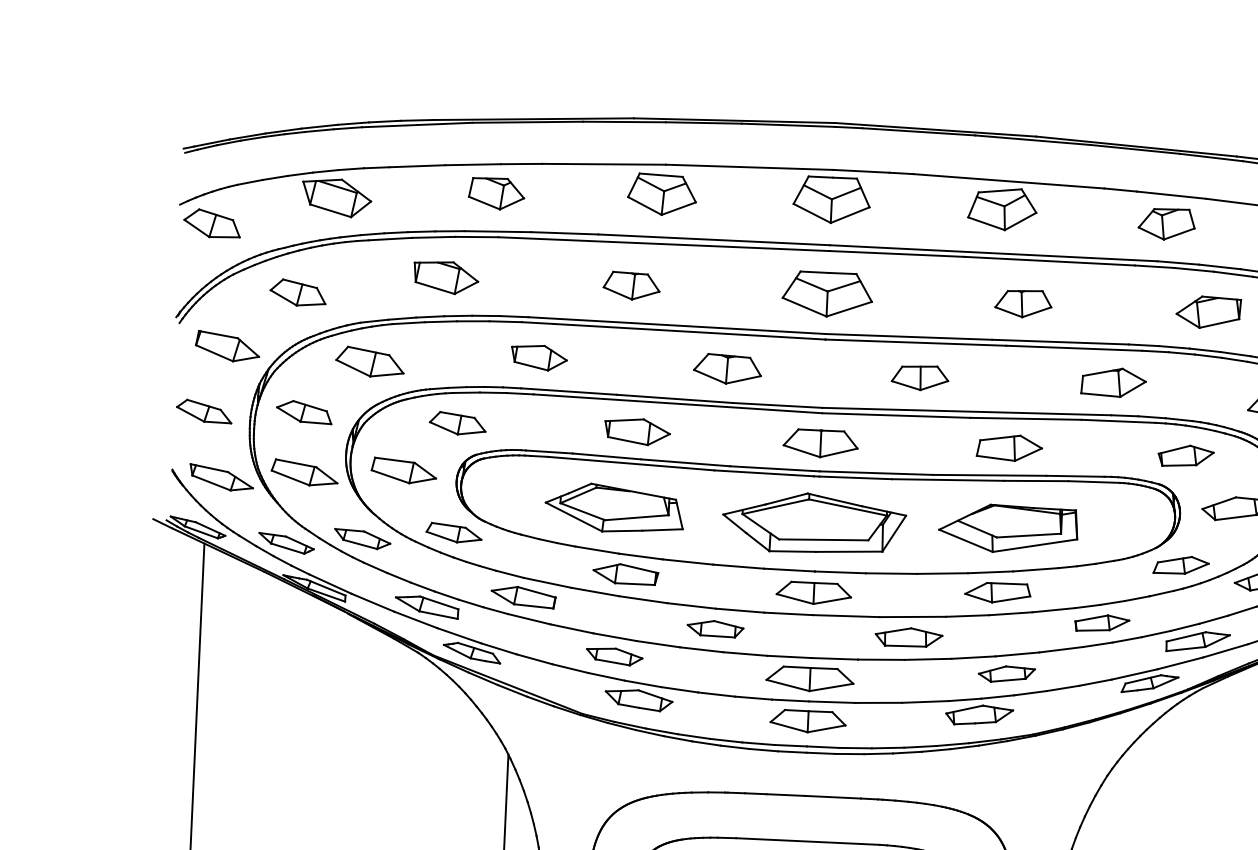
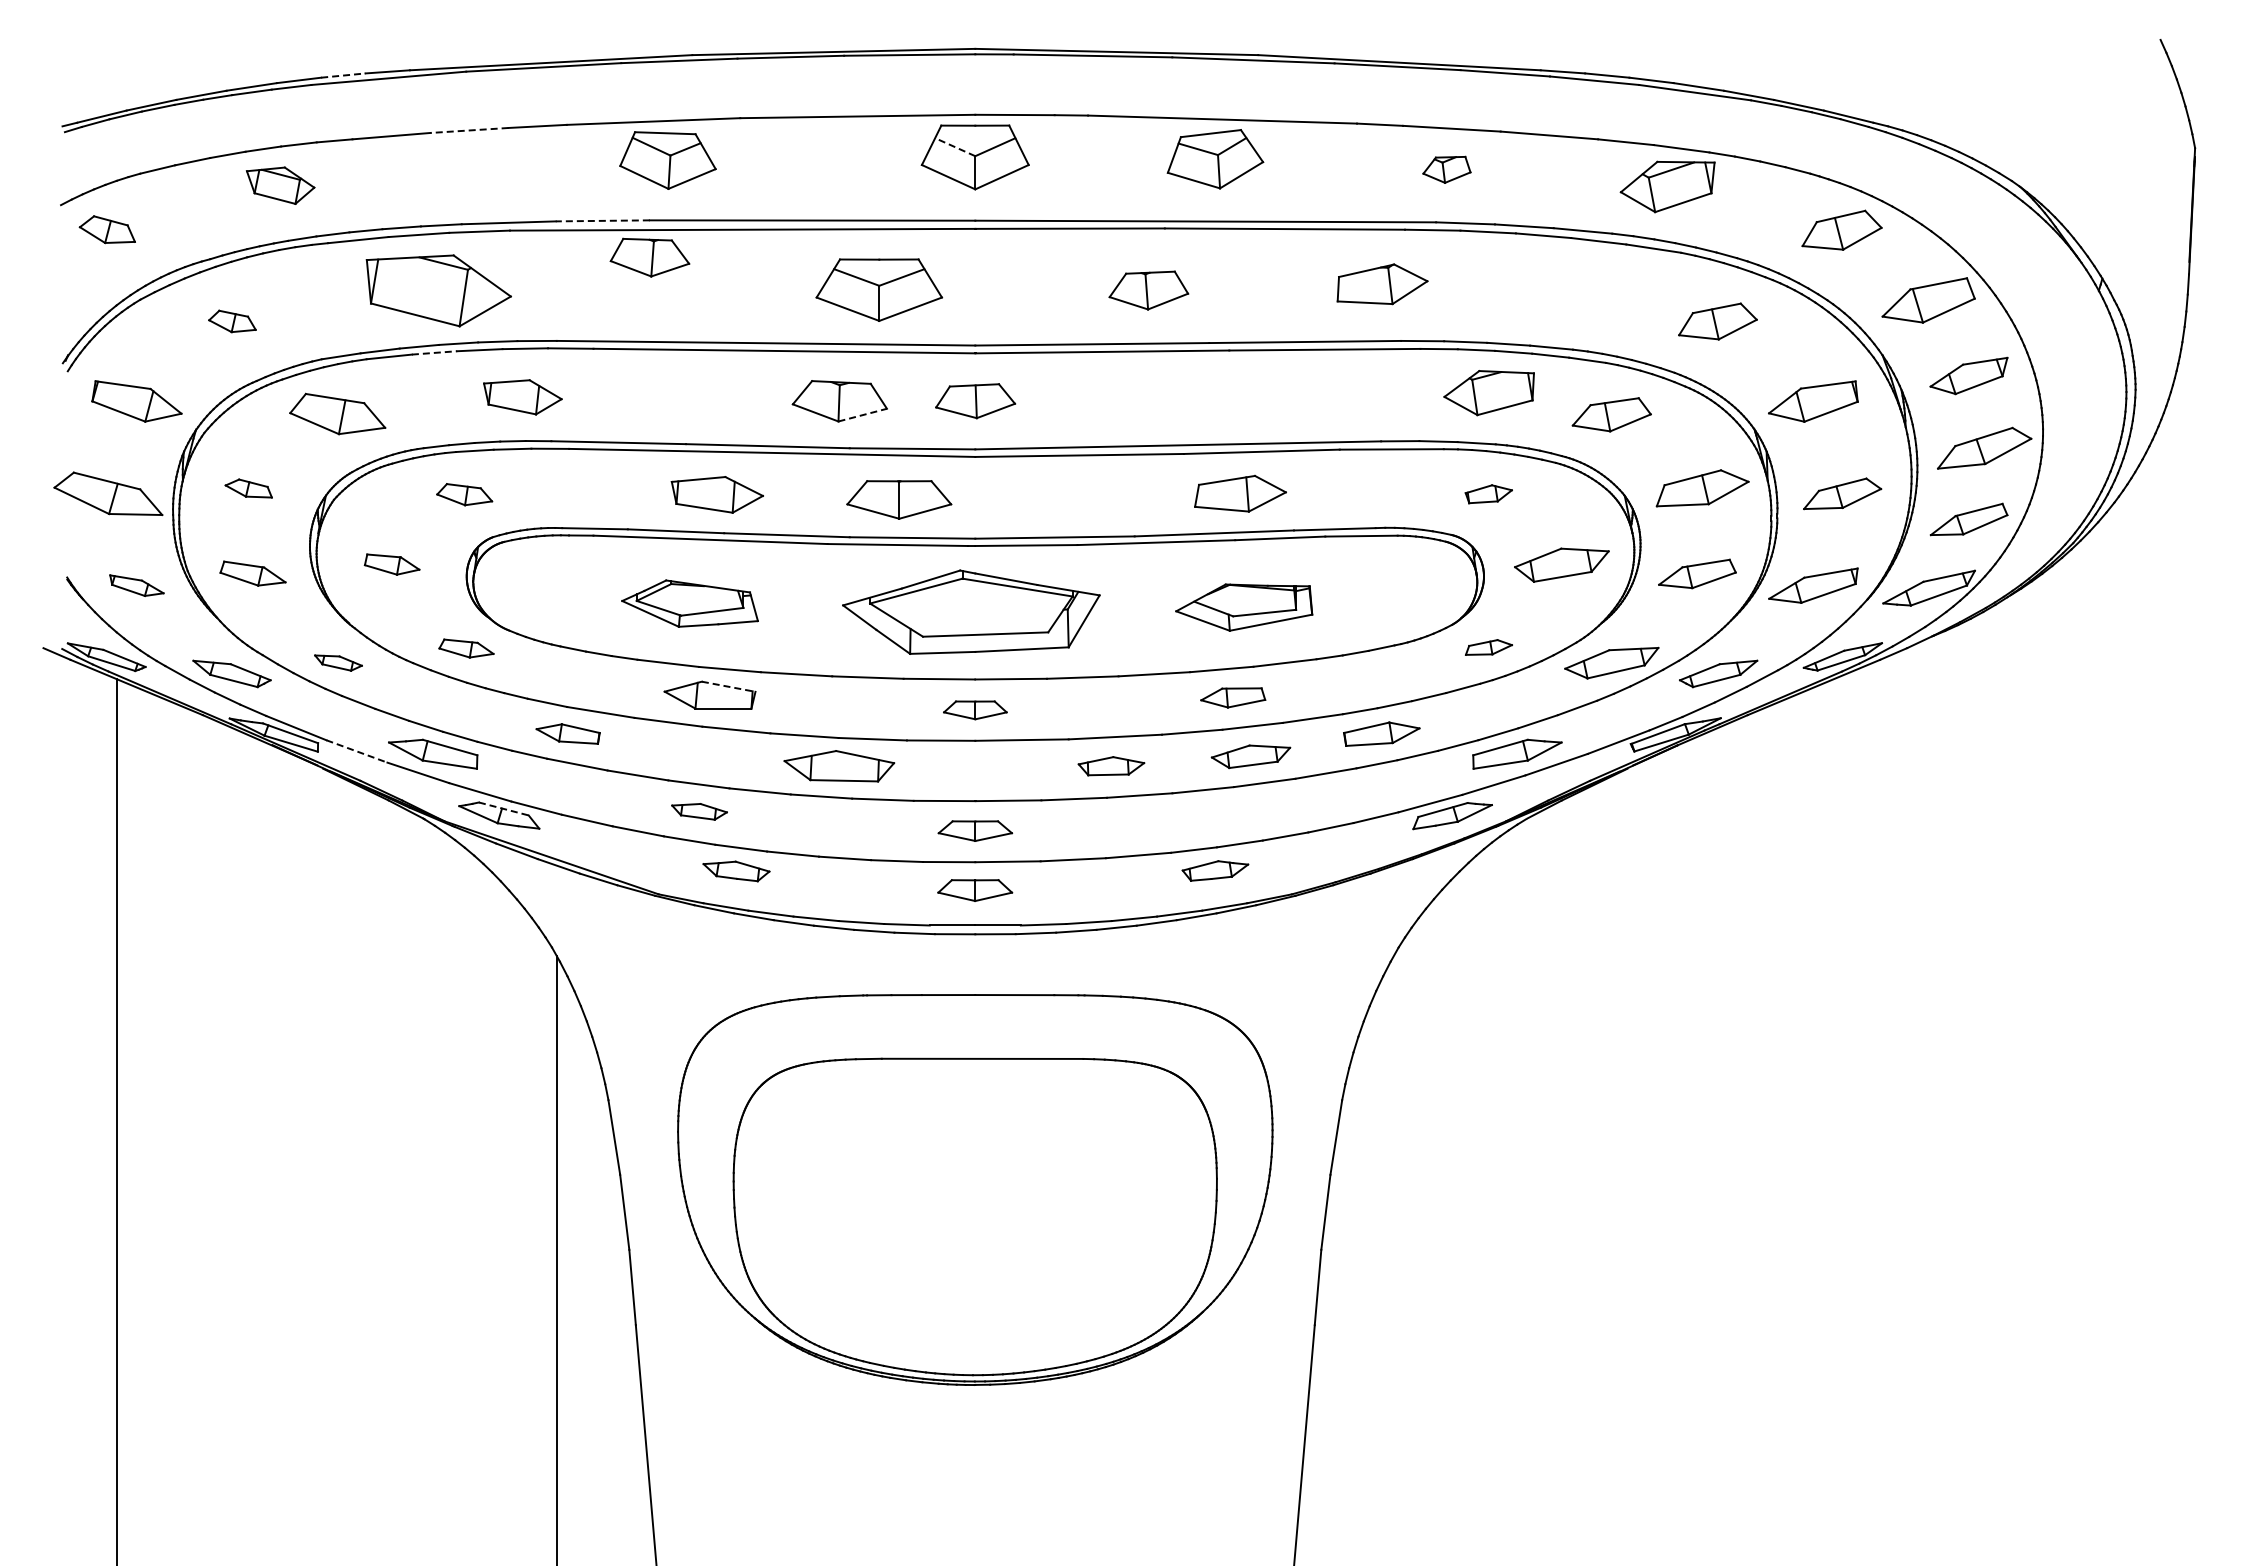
line: (385, 121) -> (343, 75), solid -> dashed
line: (472, 164) -> (469, 130), solid -> dashed
line: (818, 192) -> (955, 147), solid -> dashed
part: (496, 193) -> (504, 169), removed
part: (661, 194) -> (667, 160), moved
part: (336, 197) -> (280, 185), size x0.7
part: (212, 223) -> (107, 229), size x0.7
part: (1166, 224) -> (1446, 169), size x0.6
line: (564, 233) -> (602, 220), solid -> dashed
part: (446, 277) -> (439, 290), size x1.6
part: (631, 285) -> (649, 257), moved
part: (298, 292) -> (232, 321), size x0.6
part: (827, 294) -> (879, 289), moved
part: (1023, 303) -> (1148, 290), moved
part: (1208, 312) -> (1488, 393), moved
line: (440, 321) -> (434, 352), solid -> dashed
part: (539, 358) -> (522, 397), moved
part: (920, 378) -> (975, 401), moved
line: (743, 380) -> (863, 415), solid -> dashed
part: (1113, 382) -> (1382, 284), moved
part: (203, 411) -> (107, 493), size x1.4
part: (304, 412) -> (248, 488), size x0.6
part: (457, 423) -> (464, 494), size x0.7
part: (820, 443) -> (899, 499), moved
part: (1185, 456) -> (1488, 494), size x0.6
part: (403, 470) -> (391, 564), size x0.6
part: (304, 472) -> (252, 573), size x0.7
part: (221, 477) -> (136, 585), size x0.6
part: (614, 508) -> (689, 603), size x0.7
part: (1008, 528) -> (1244, 607), size x0.7
part: (454, 533) -> (466, 648), size x0.7
part: (362, 538) -> (338, 662), size x0.6
part: (1180, 565) -> (1488, 647), size x0.6
line: (639, 568) -> (729, 686), solid -> dashed
part: (997, 592) -> (1232, 697), size x0.7
part: (814, 593) -> (975, 710), size x0.6
part: (523, 596) -> (568, 733), size x0.7
line: (373, 602) -> (357, 751), solid -> dashed
part: (715, 628) -> (839, 766), size x1.4
part: (909, 637) -> (1111, 766), size x0.7
line: (475, 648) -> (503, 808), solid -> dashed
part: (614, 656) -> (699, 811), size x0.7
part: (1006, 674) -> (1250, 756), moved
part: (810, 678) -> (975, 830), size x0.6
part: (638, 700) -> (736, 871), size x0.7
part: (979, 715) -> (1215, 870), size x0.7
part: (807, 721) -> (974, 890), size x0.7

